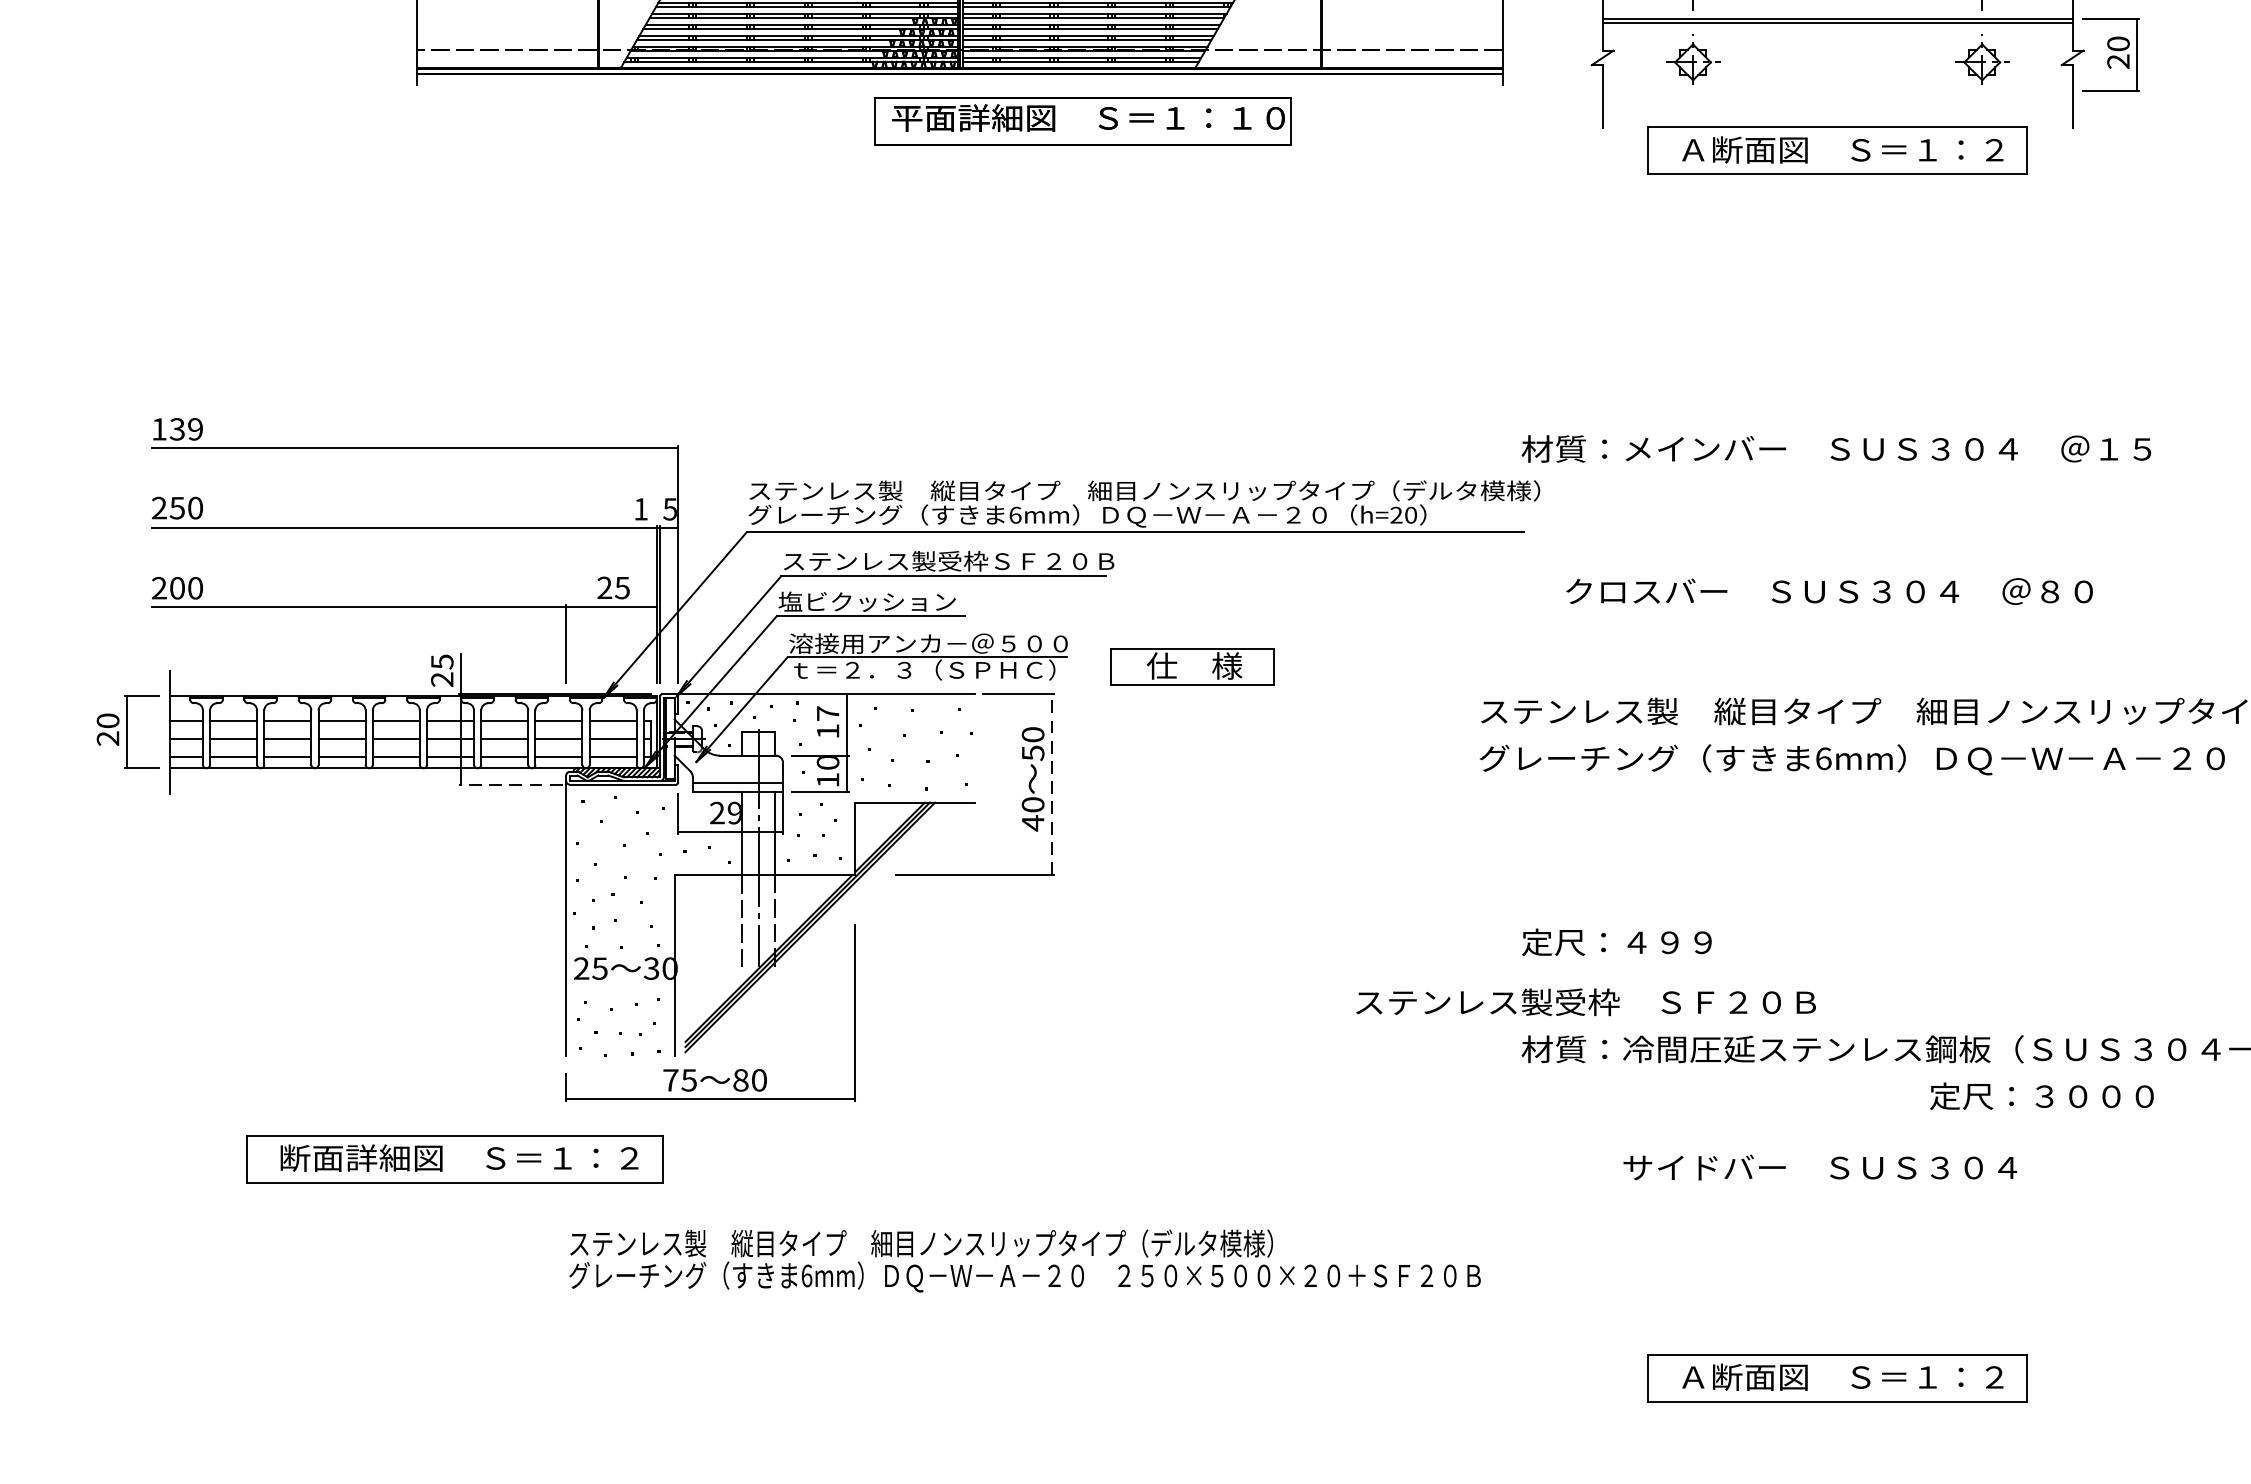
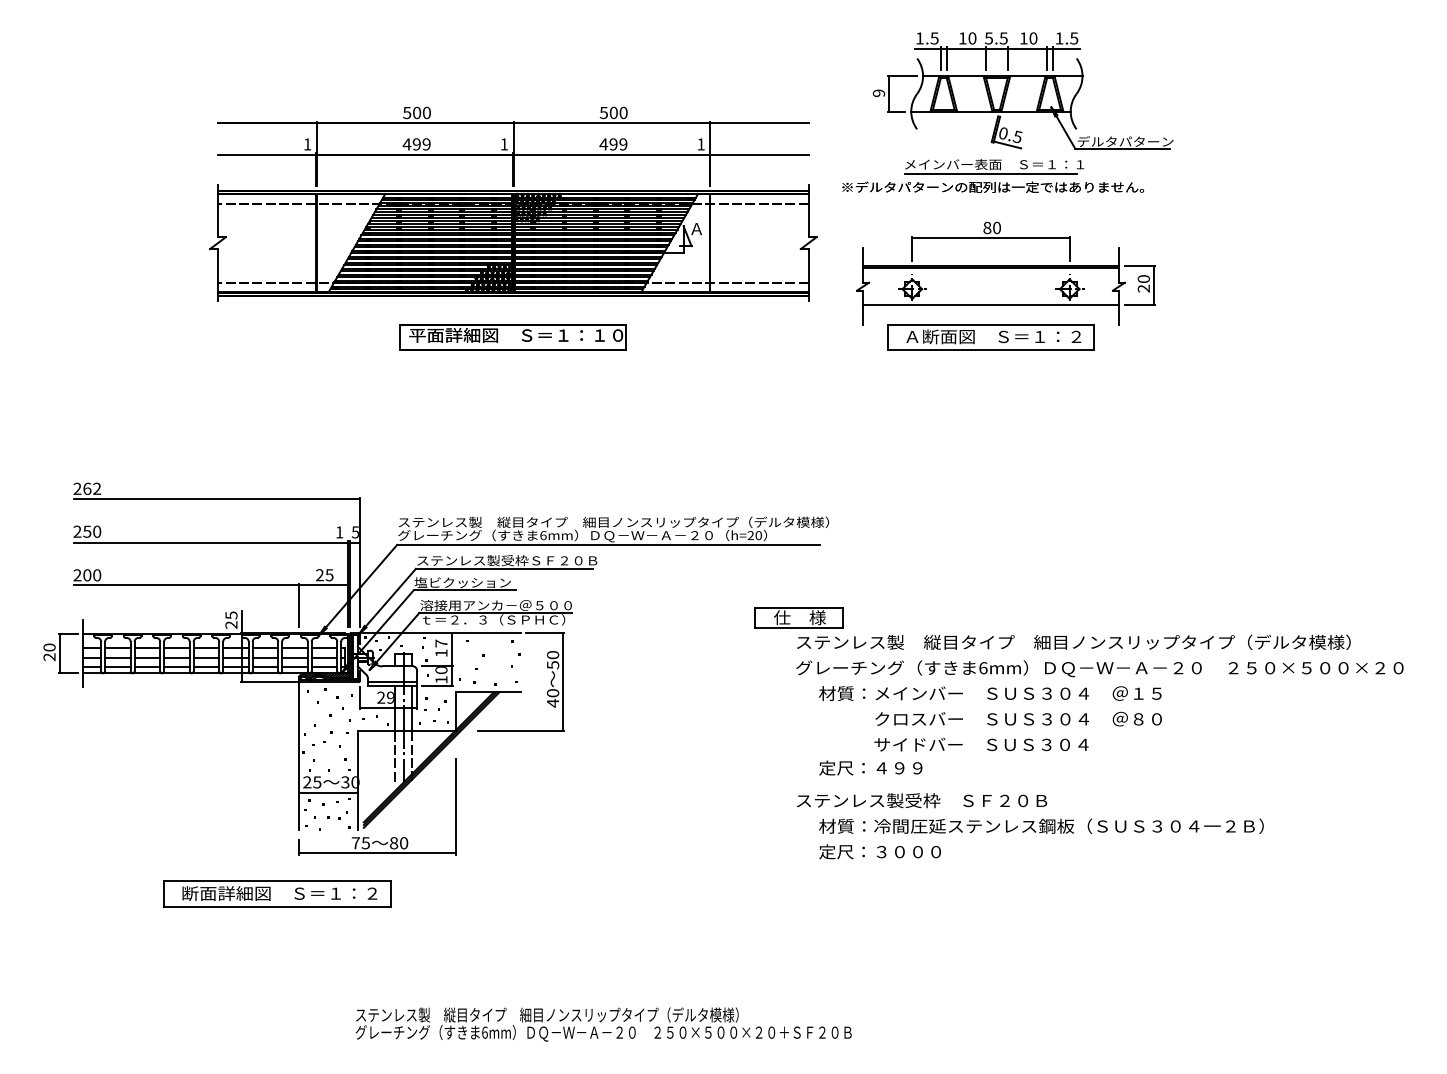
line: (1836, 90) -> (990, 304), added
part: (1081, 121) -> (512, 337), moved
text: (177, 428) -> (87, 488), 139 -> 262
text: (1836, 448) -> (990, 693), moved
text: (1829, 590) -> (1018, 718), moved
part: (1191, 665) -> (798, 617), moved
line: (1052, 783) -> (563, 681), dashed -> solid
line: (510, 785) -> (268, 682), dashed -> solid
line: (618, 987) -> (327, 792), added
text: (1586, 1001) -> (922, 800), moved
text: (2040, 1095) -> (879, 851), moved
part: (455, 1158) -> (277, 893), moved
text: (1820, 1167) -> (981, 744), moved
text: (1024, 1260) -> (603, 1024), moved
part: (1836, 1378) -> (990, 1005), removed

